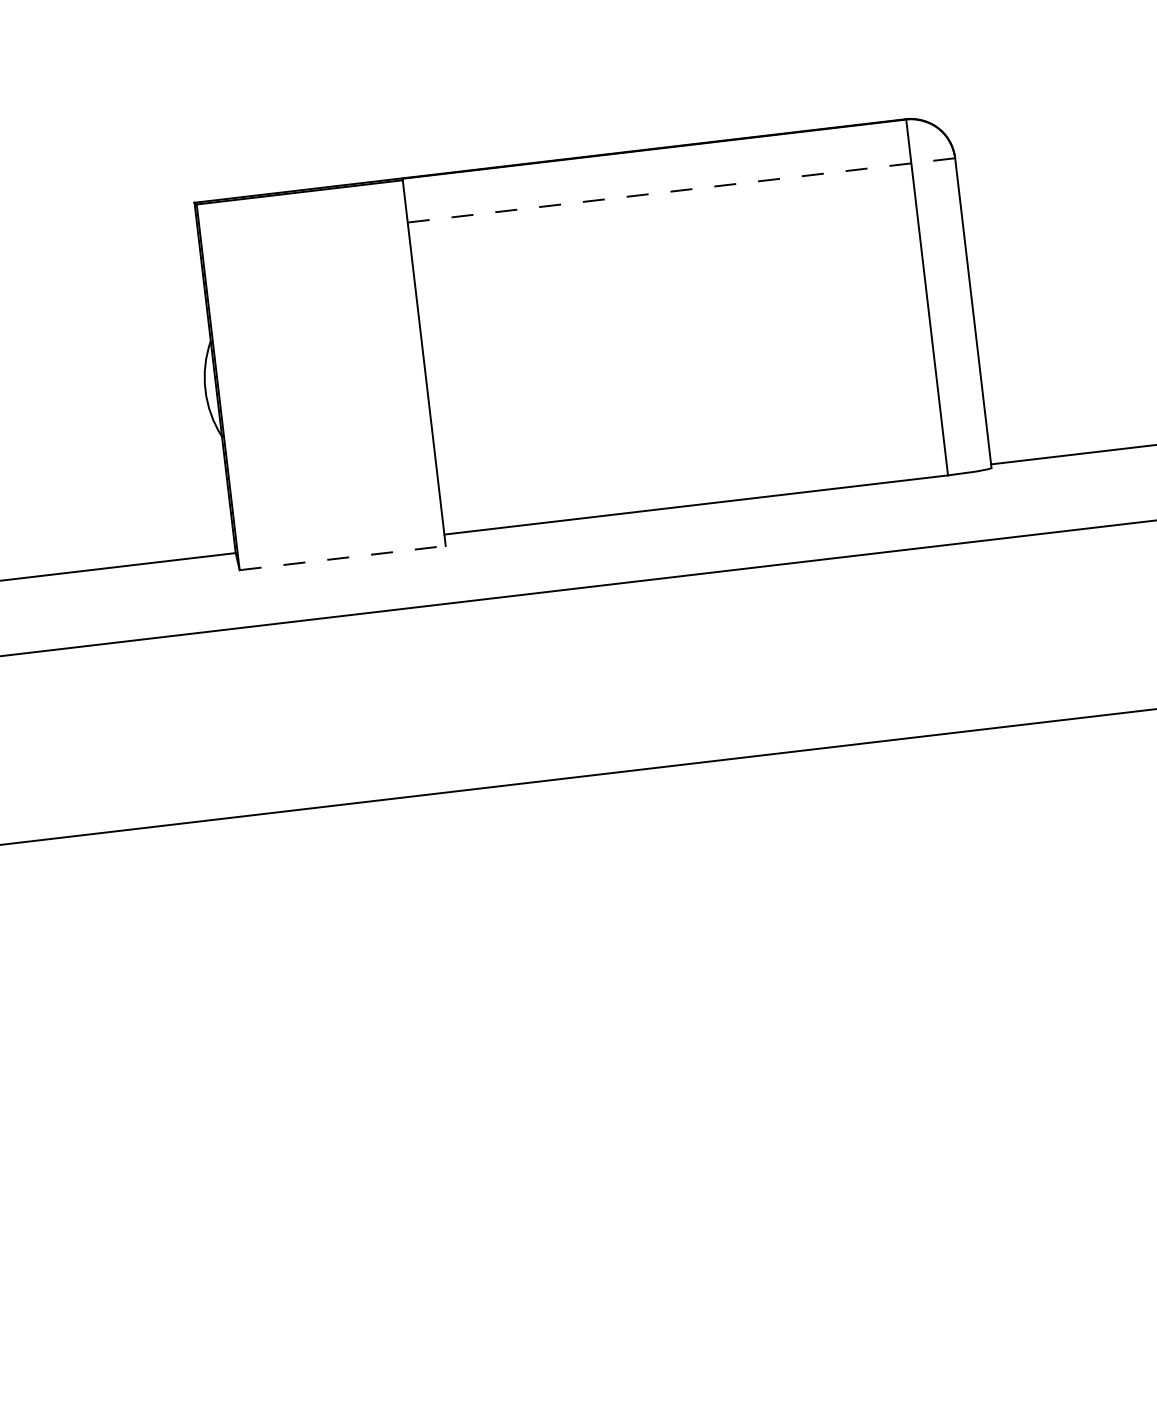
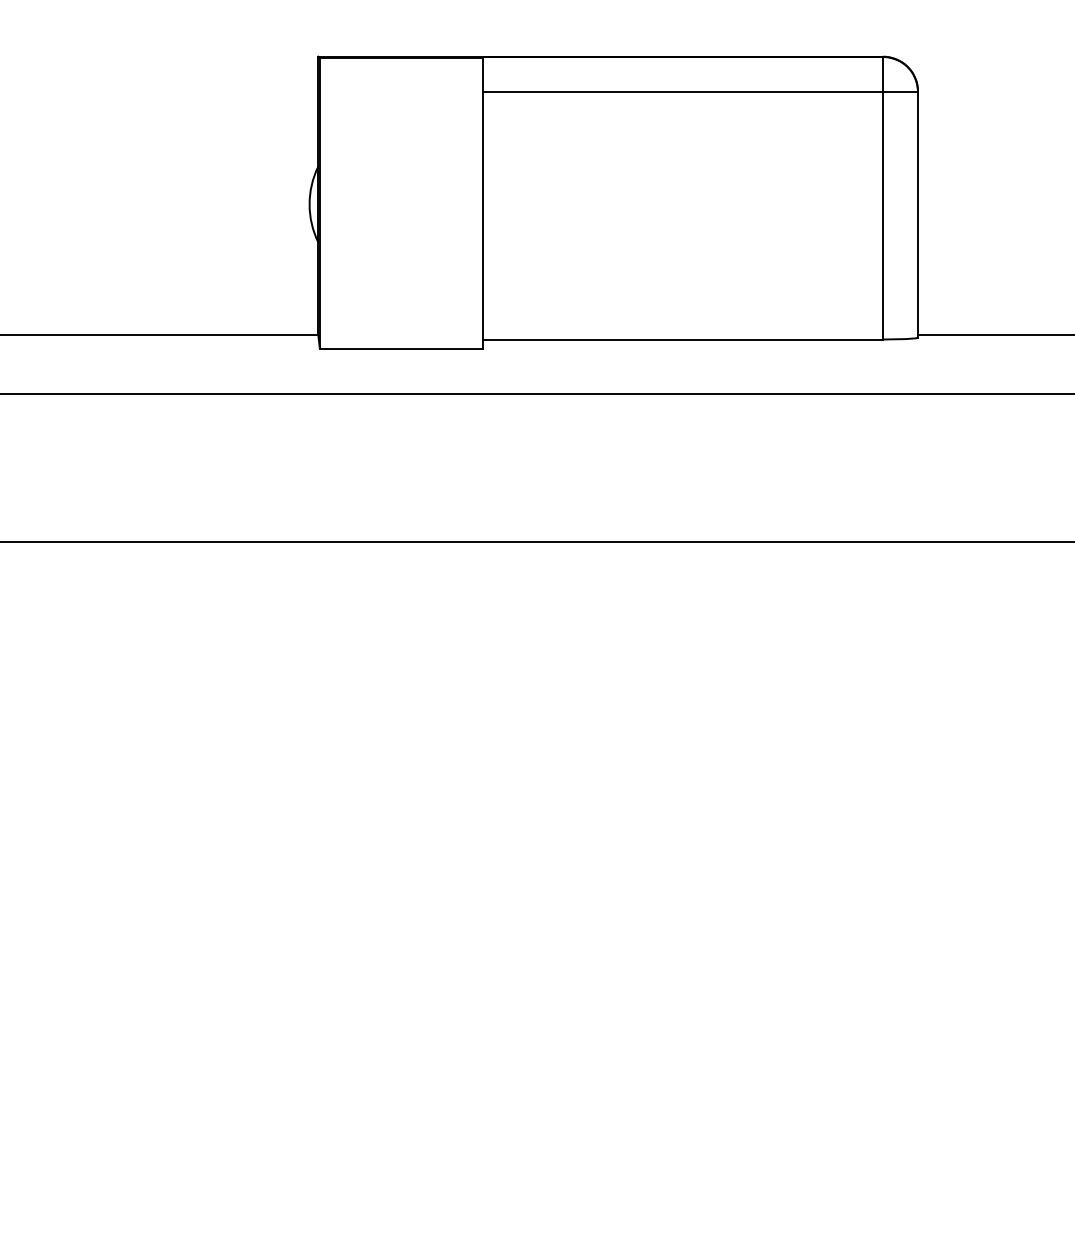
line: (682, 189) -> (701, 91), dashed -> solid
line: (342, 557) -> (401, 348), dashed -> solid

